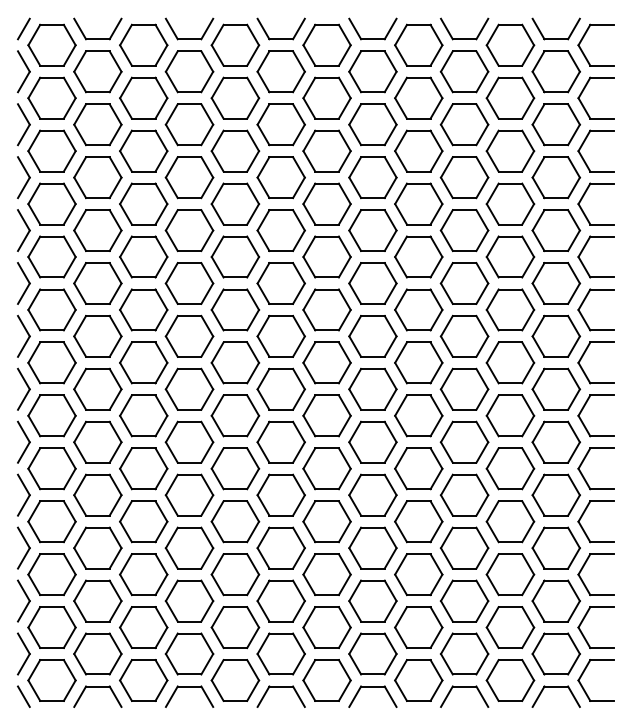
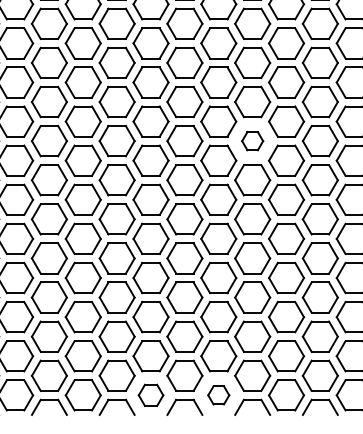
part: (372, 336) -> (252, 141), size x0.6
part: (235, 680) -> (151, 395), size x0.7
part: (326, 680) -> (218, 395), size x0.6

